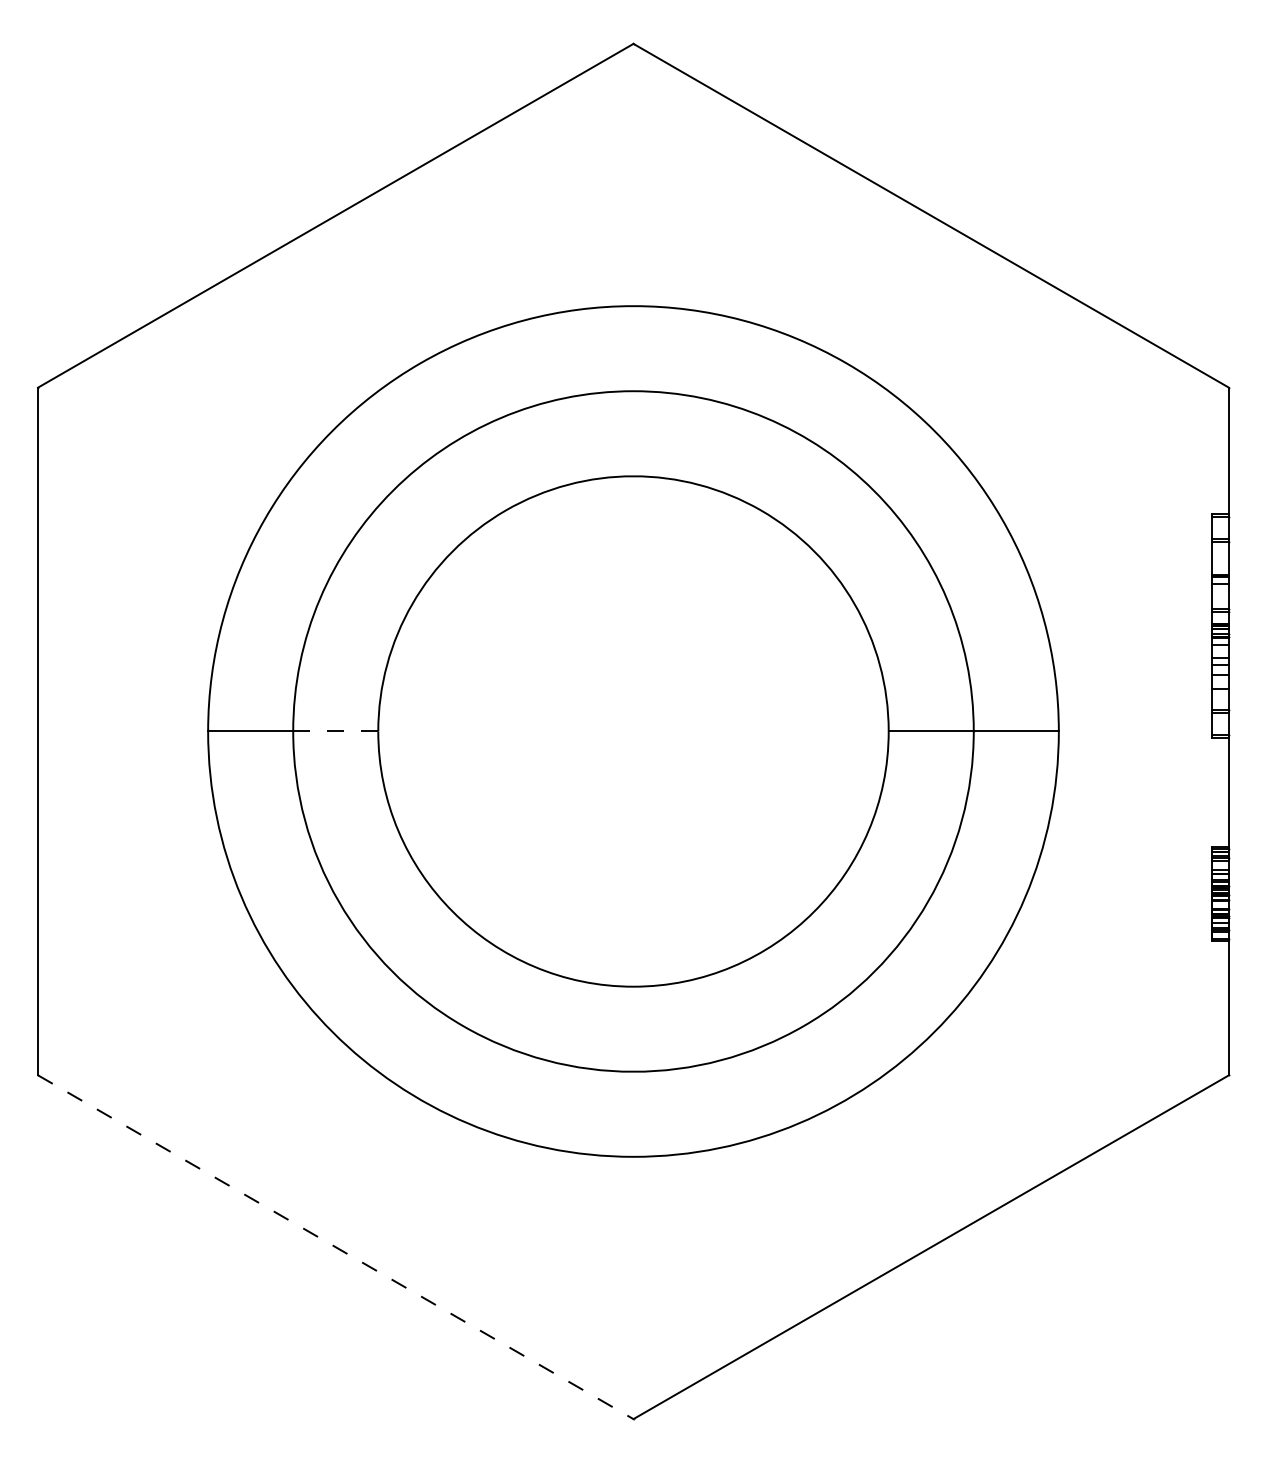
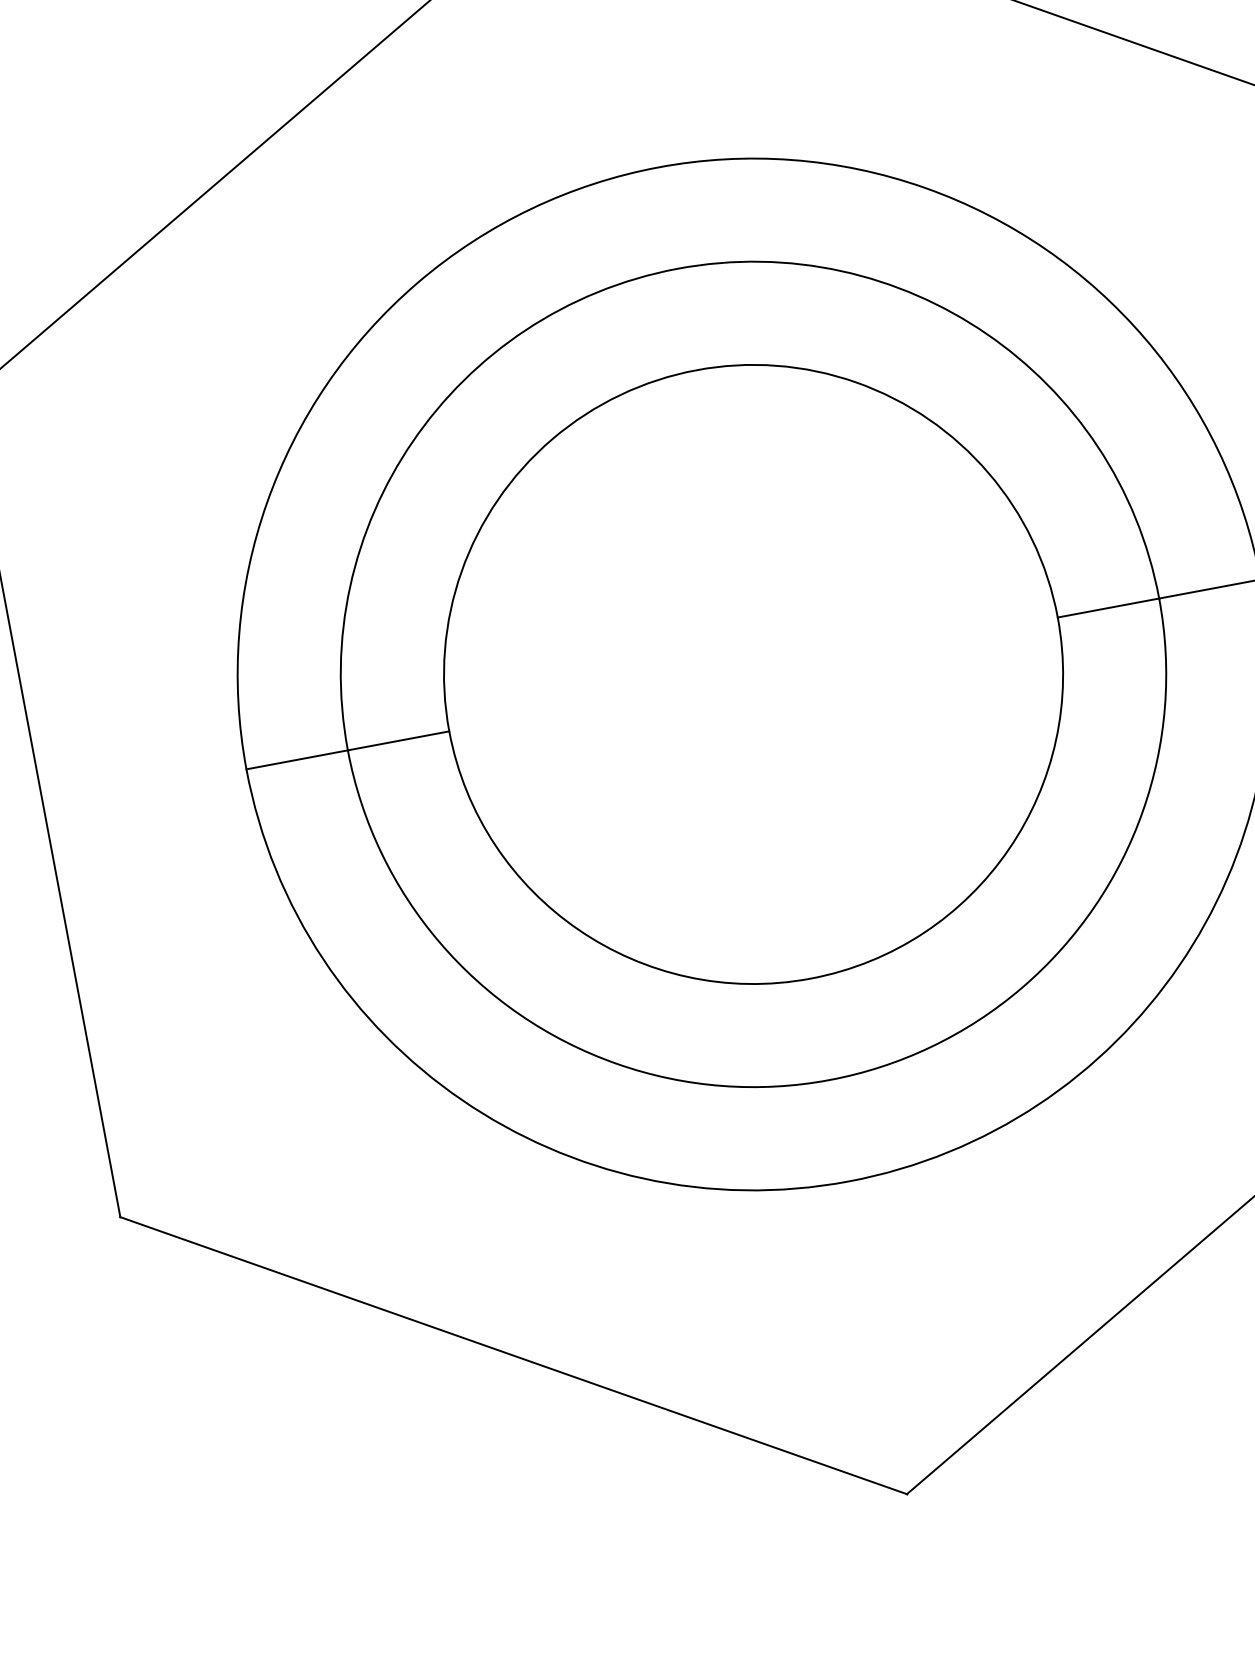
line: (335, 731) -> (398, 740), dashed -> solid
line: (335, 1247) -> (513, 1356), dashed -> solid

